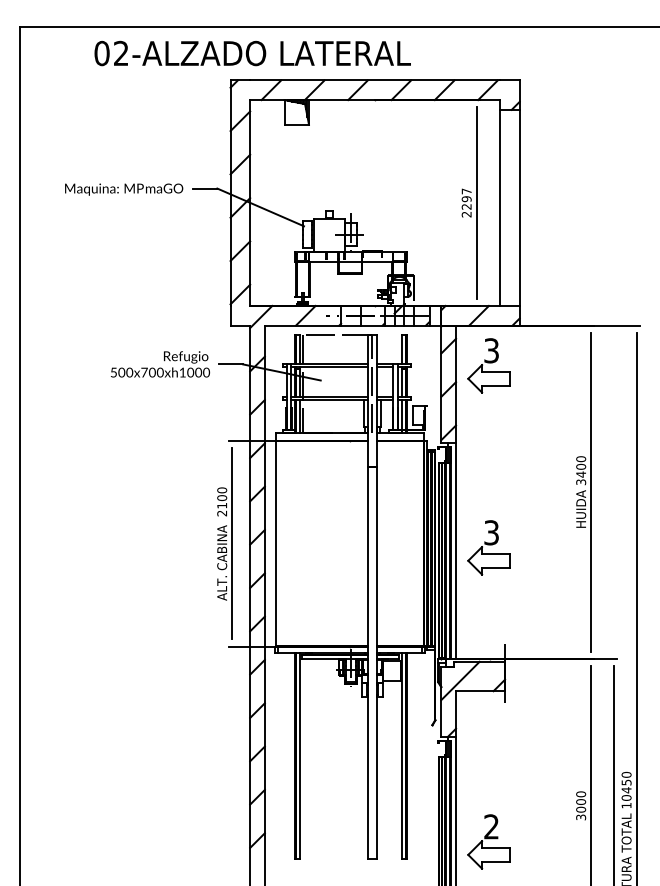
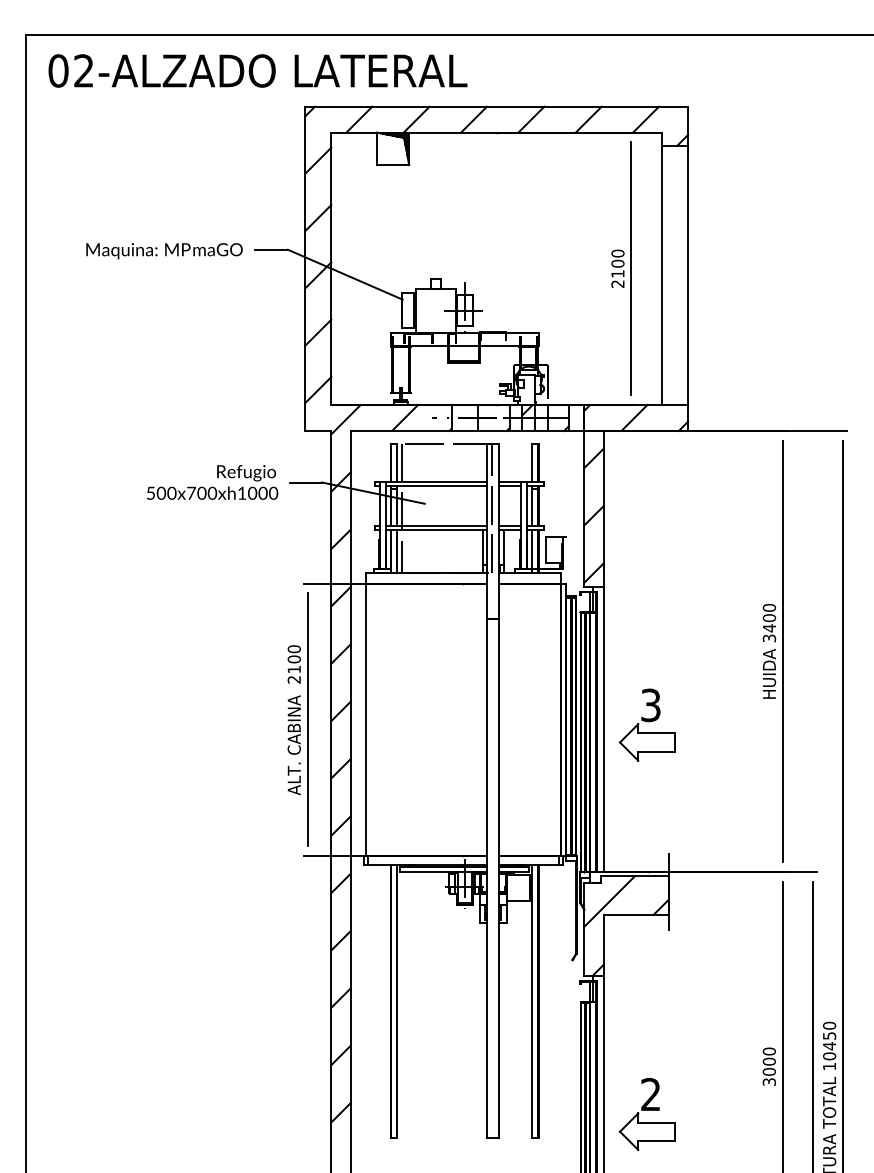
text: (252, 53) -> (257, 70), moved
text: (466, 198) -> (617, 262), 2297 -> 2100
part: (488, 365) -> (646, 483), removed

